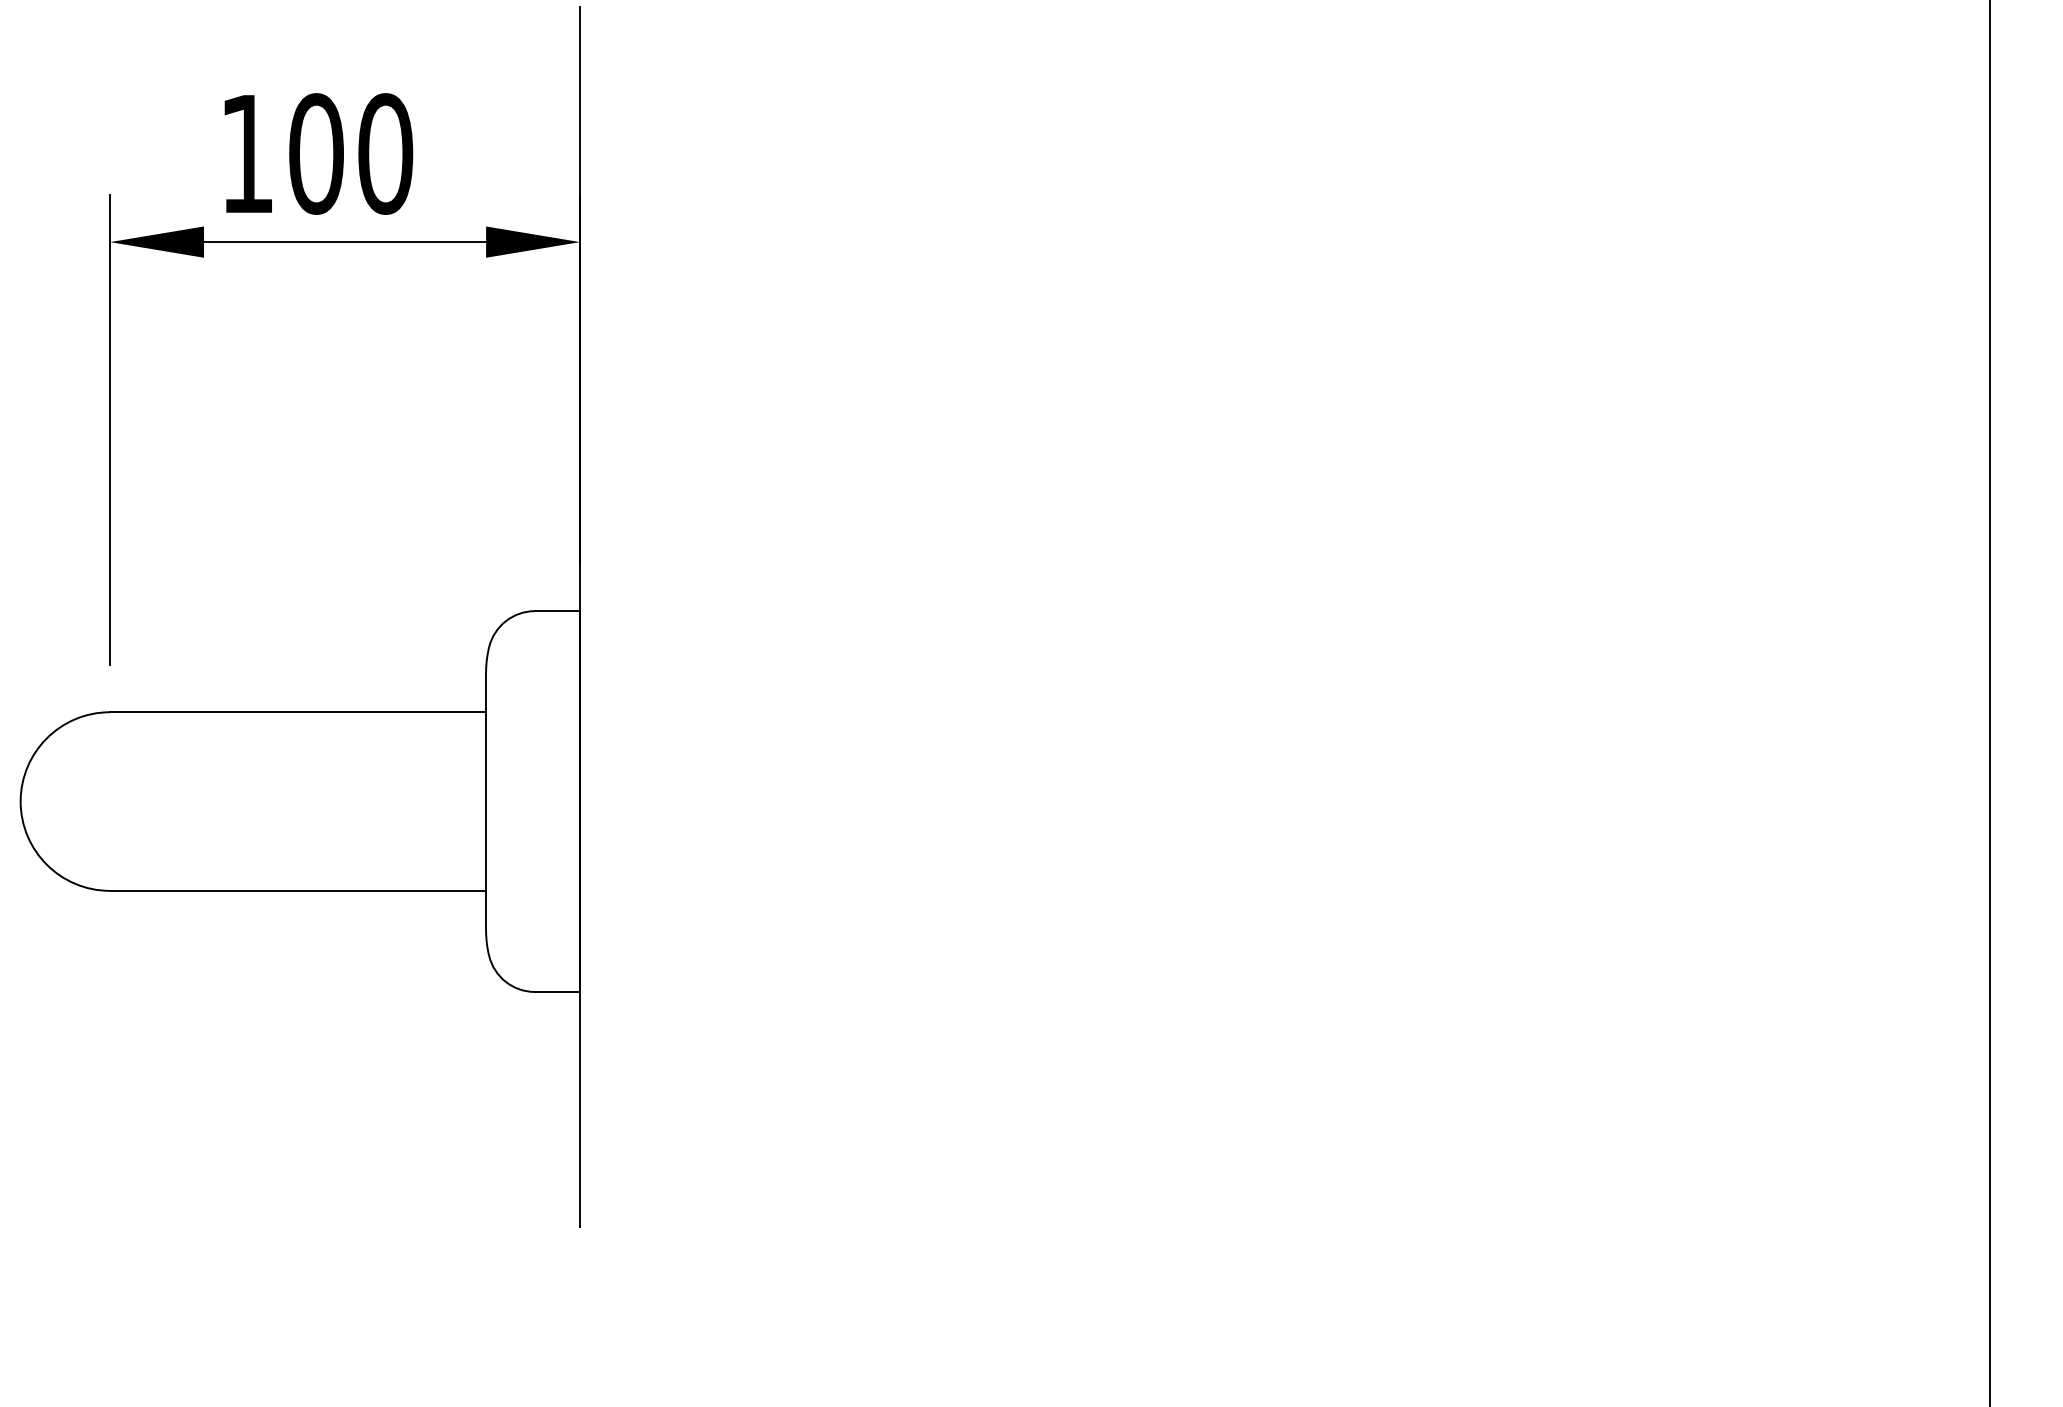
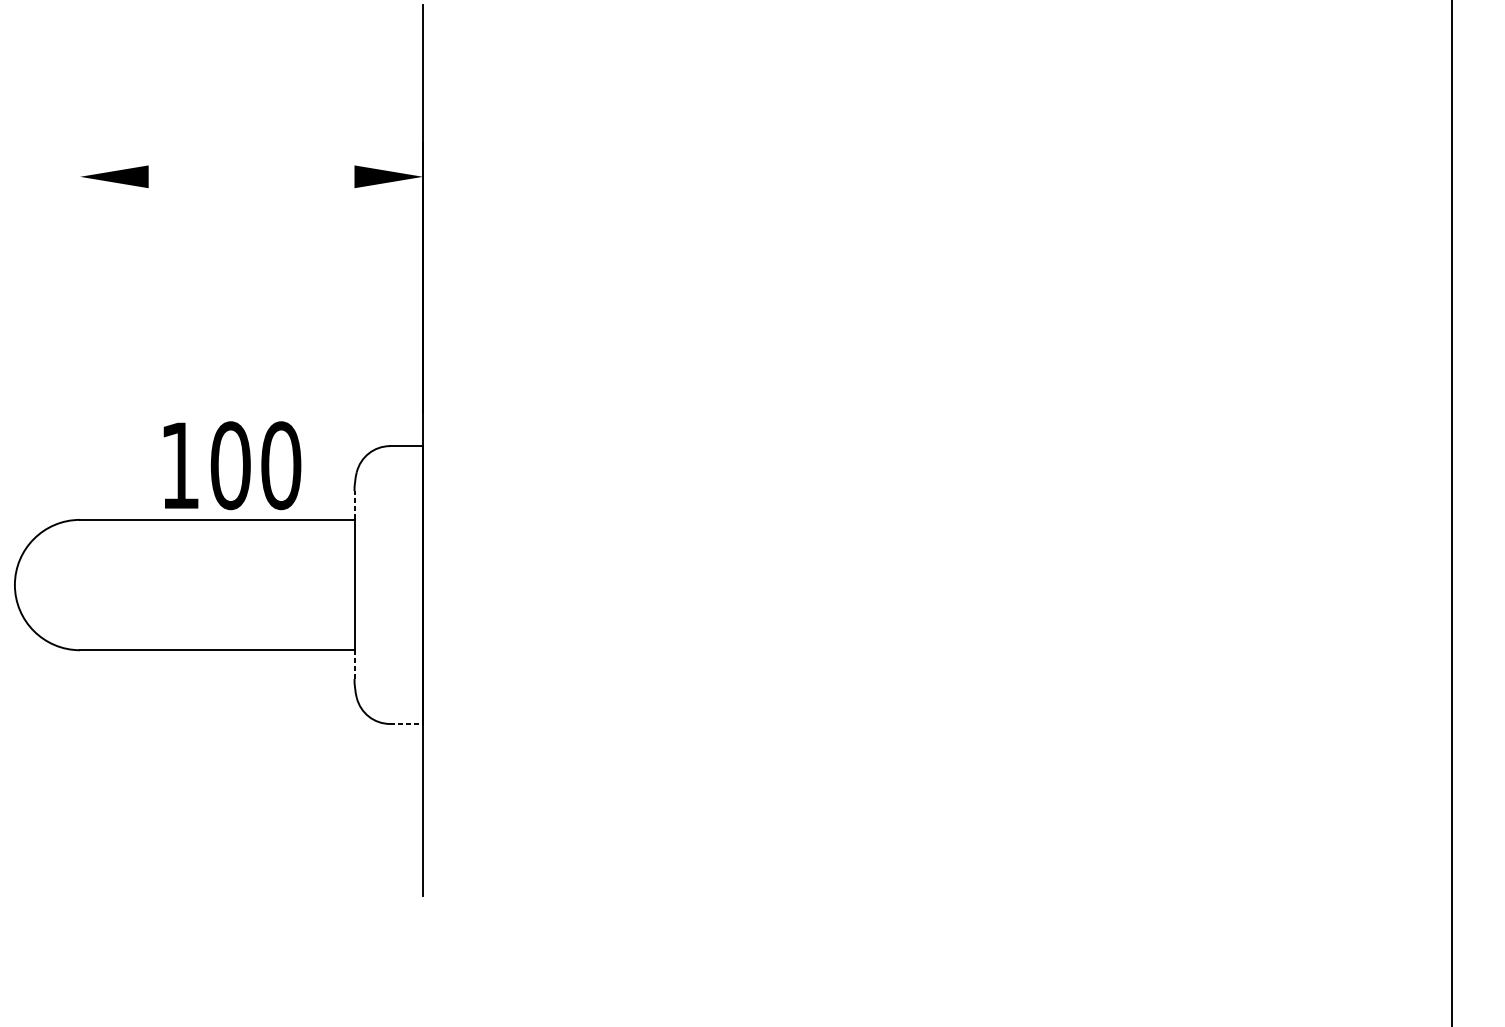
text: (318, 153) -> (232, 465), moved
line: (345, 242) -> (251, 177), removed
line: (109, 430) -> (79, 314), removed
line: (486, 691) -> (354, 504), solid -> dashed
line: (486, 910) -> (354, 664), solid -> dashed
line: (557, 991) -> (406, 723), solid -> dashed

